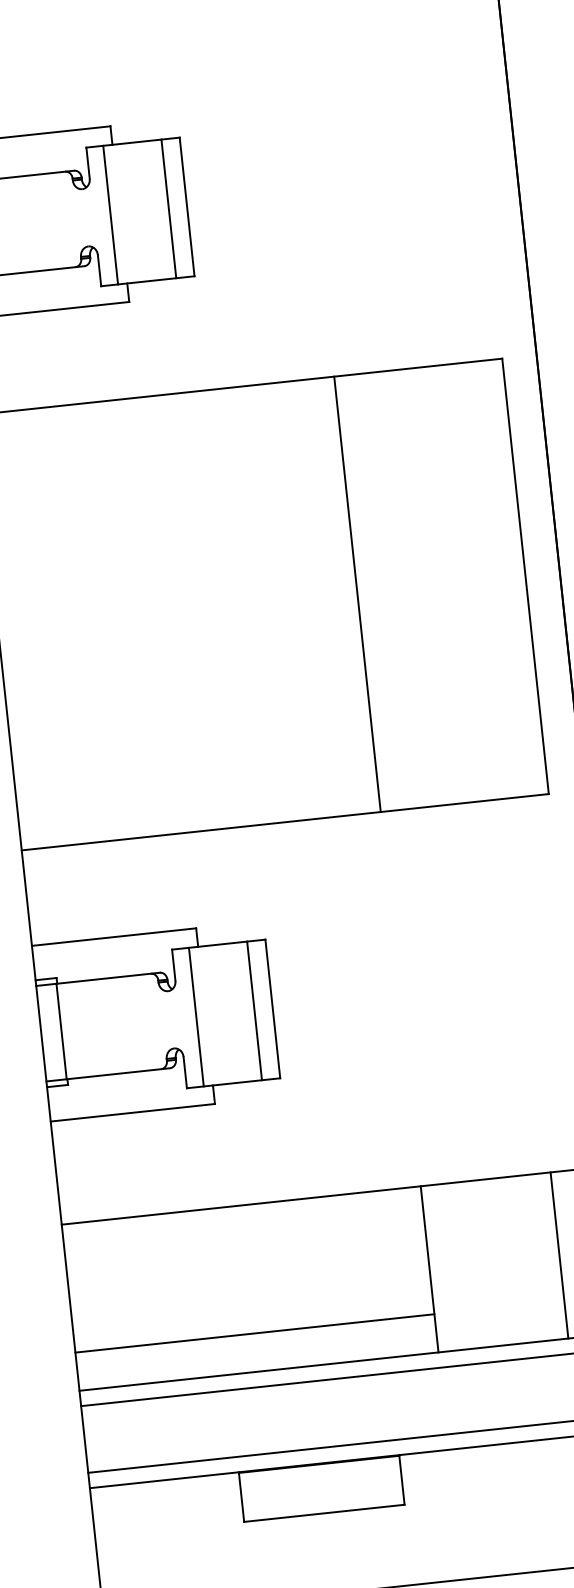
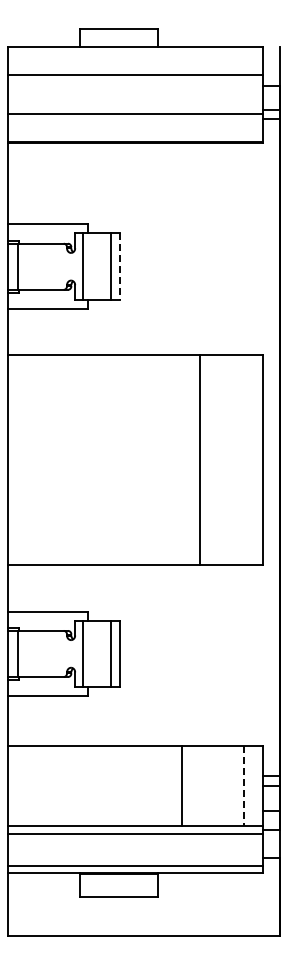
line: (187, 208) -> (120, 267), solid -> dashed
line: (356, 594) -> (199, 460), moved
line: (559, 1255) -> (244, 786), solid -> dashed
line: (253, 1332) -> (94, 807), removed

